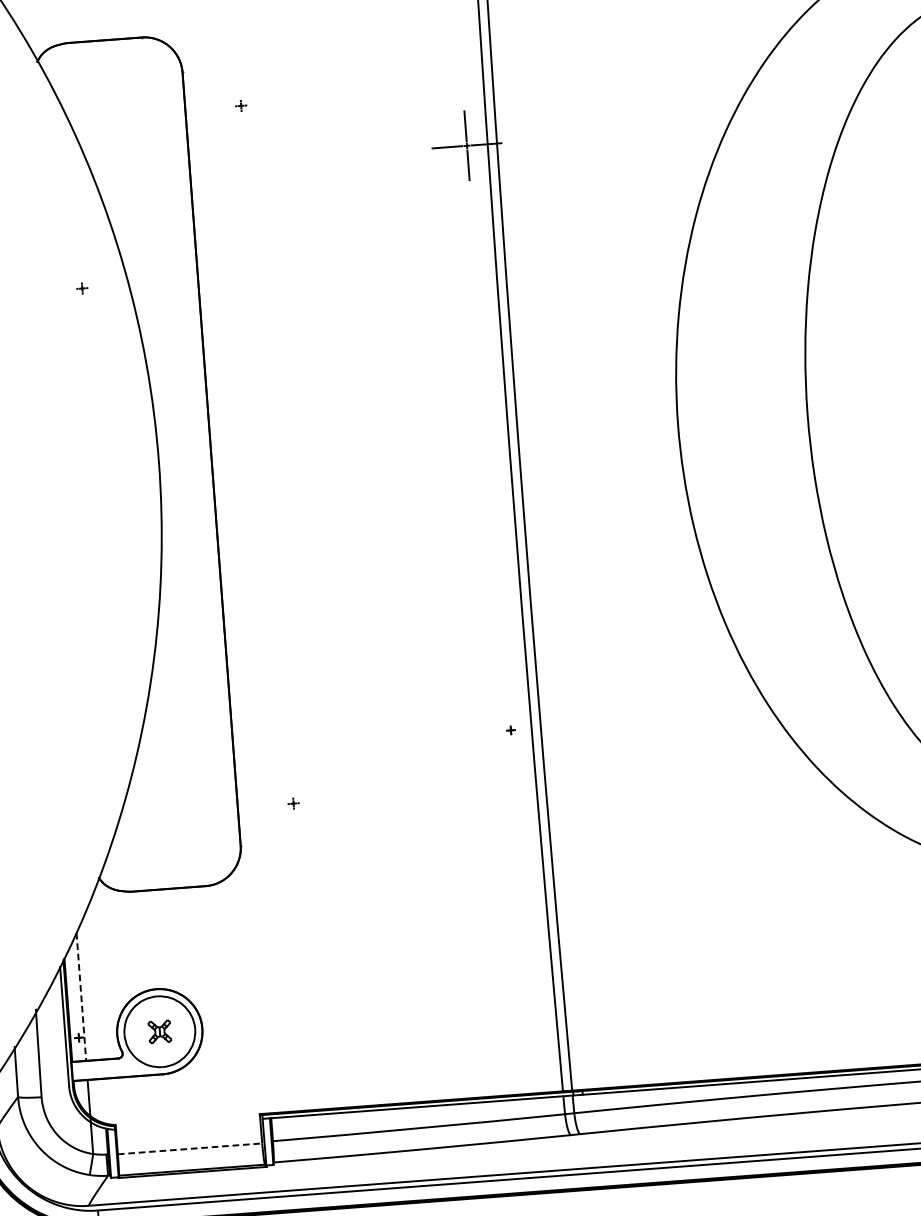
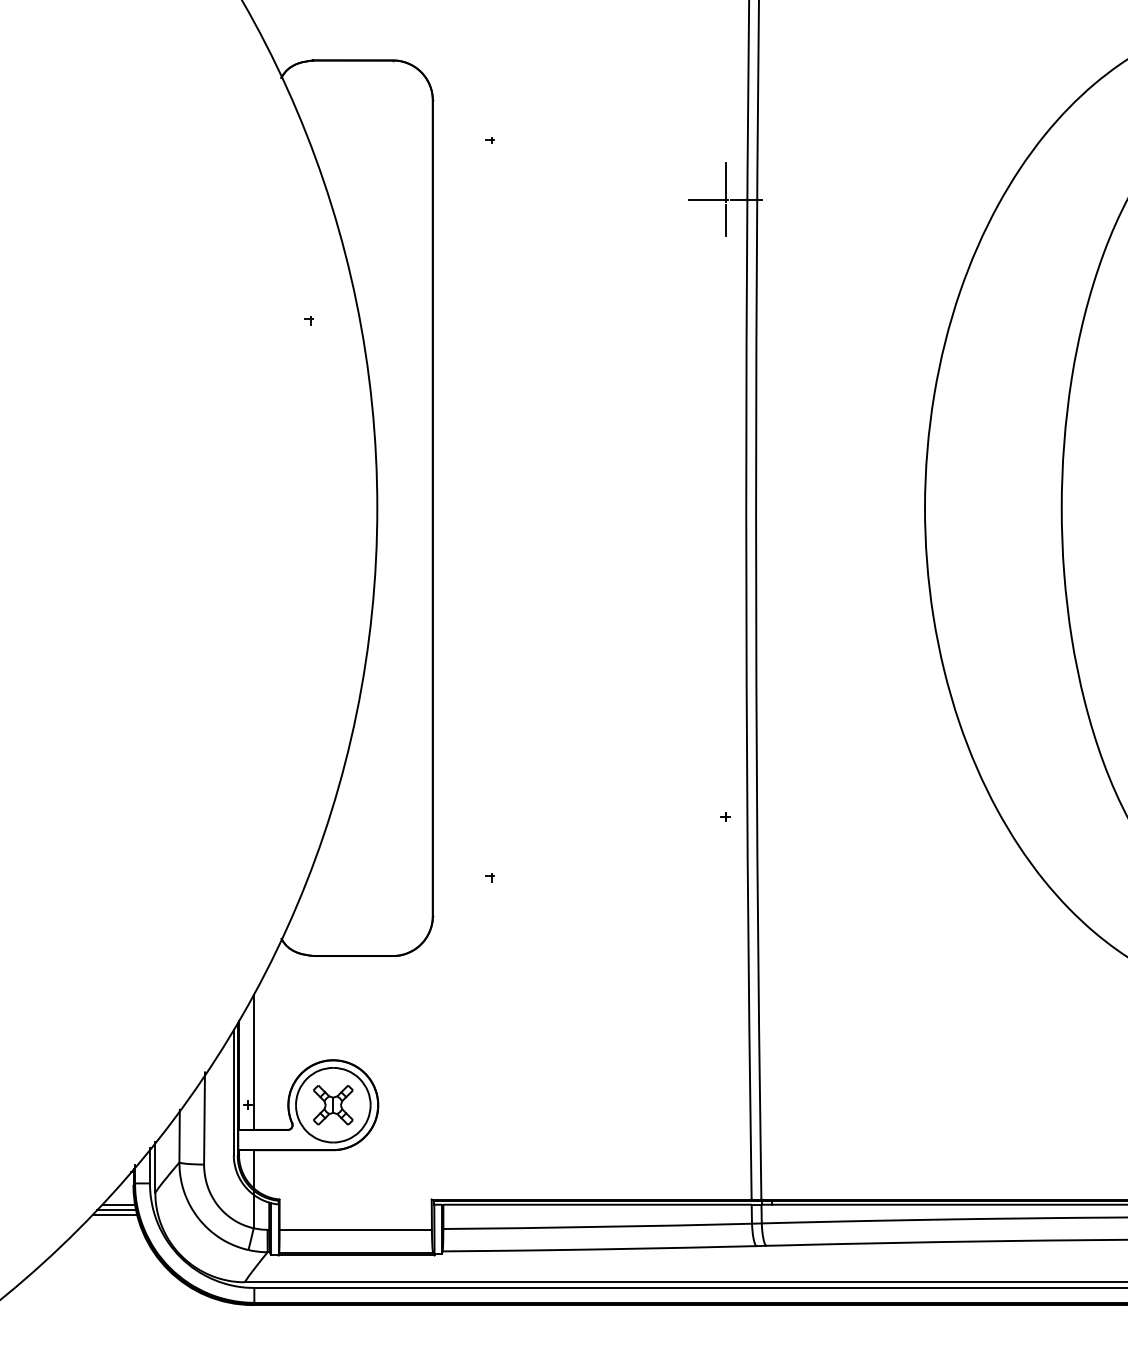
line: (81, 996) -> (253, 1062), dashed -> solid
part: (160, 1032) -> (333, 1105), size x1.67
line: (190, 1148) -> (356, 1230), dashed -> solid

